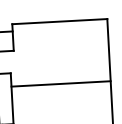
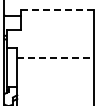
line: (60, 20) -> (57, 9), solid -> dashed
line: (61, 83) -> (55, 57), solid -> dashed

